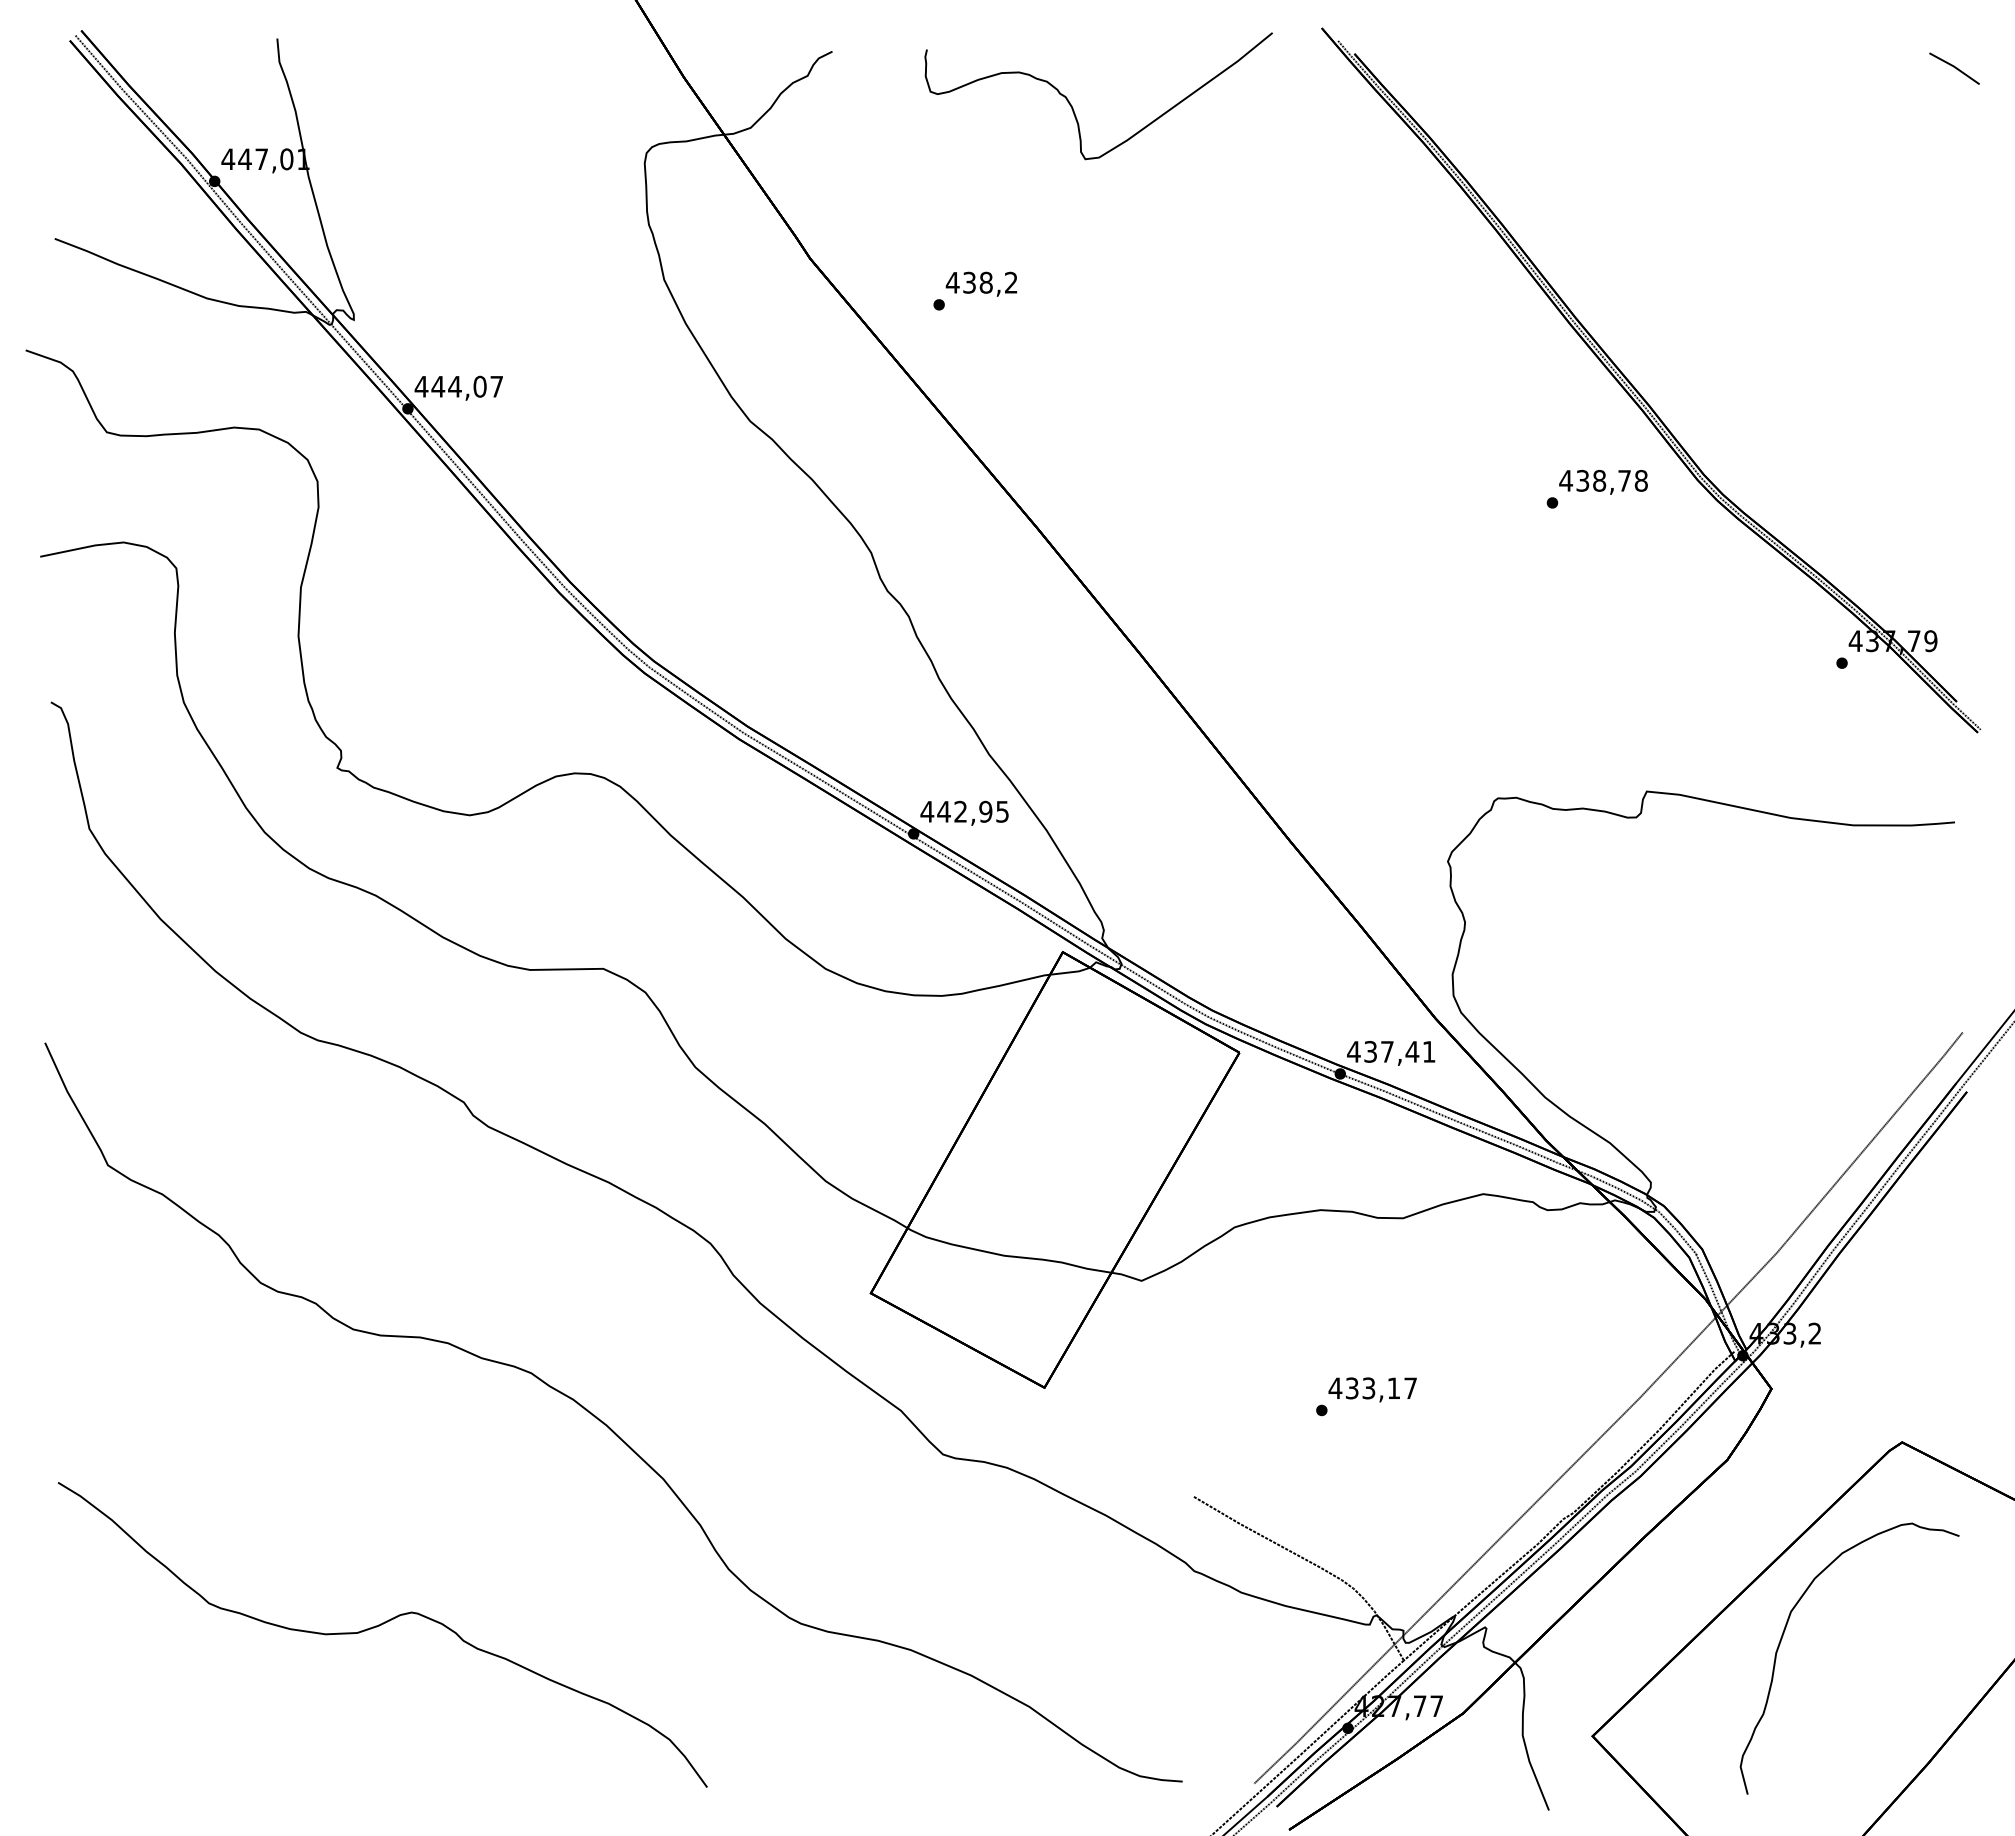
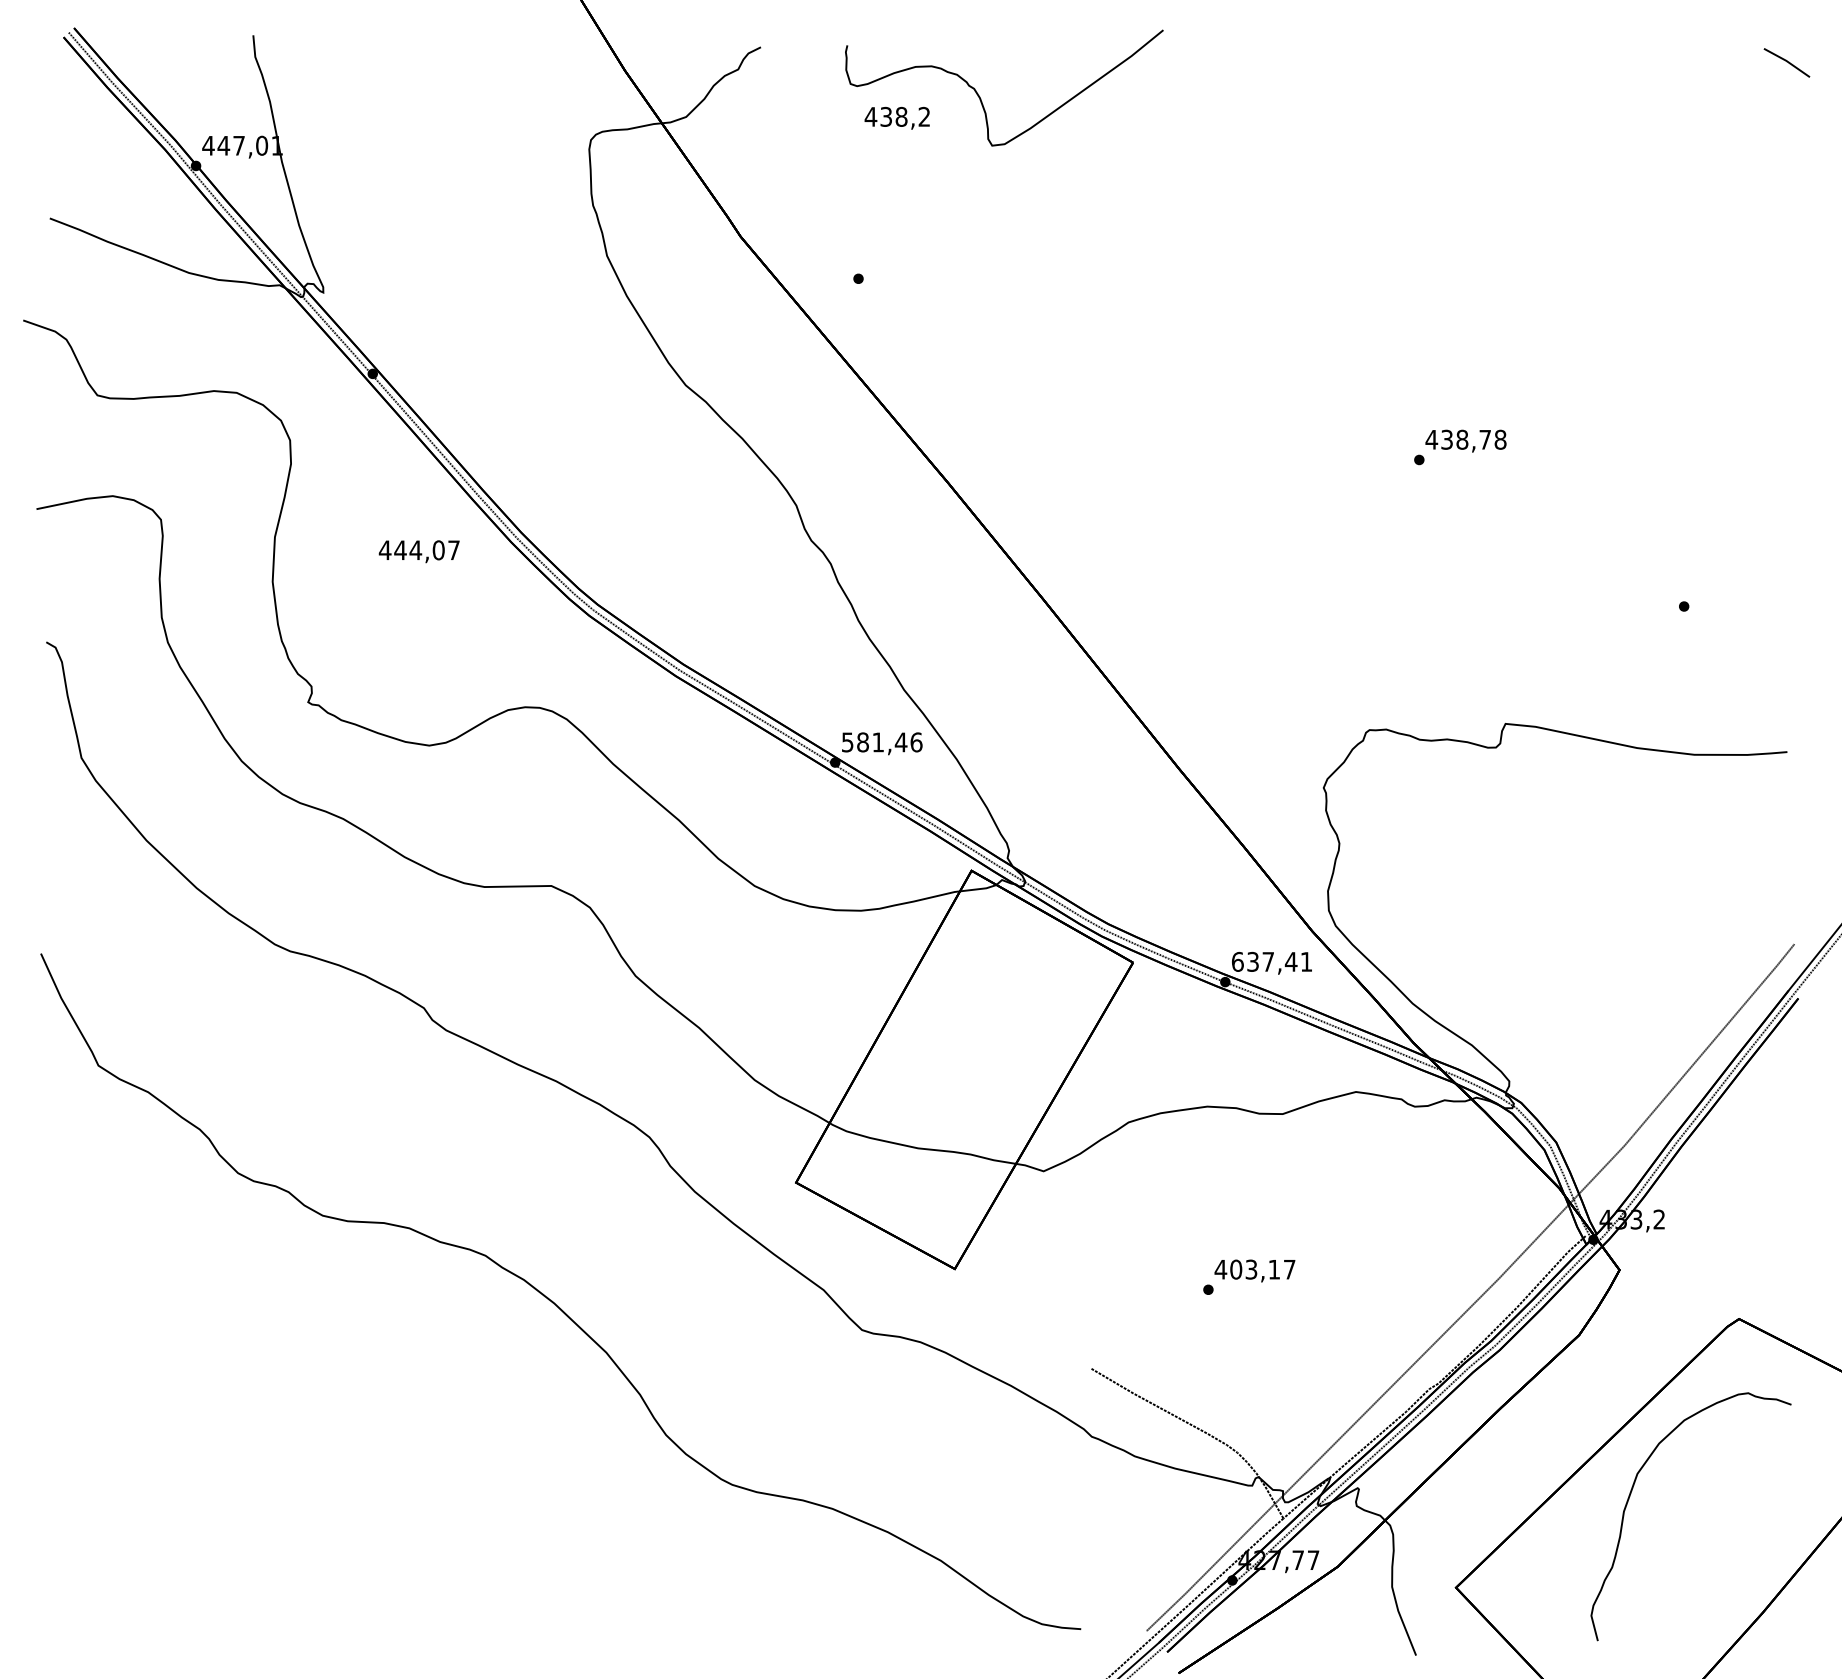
text: (981, 283) -> (897, 117), moved
text: (458, 387) -> (418, 551), moved
part: (1638, 391) -> (1497, 358), removed
text: (964, 811) -> (881, 742), 442,95 -> 581,46
text: (1353, 1051) -> (1237, 961), 437,41 -> 637,41
text: (1351, 1388) -> (1235, 1269), 433,17 -> 403,17
part: (379, 1626) -> (346, 1487), removed

